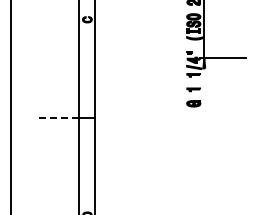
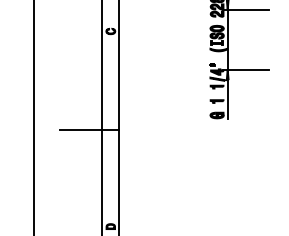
line: (204, 87) -> (227, 99), added
line: (57, 117) -> (80, 129), dashed -> solid

